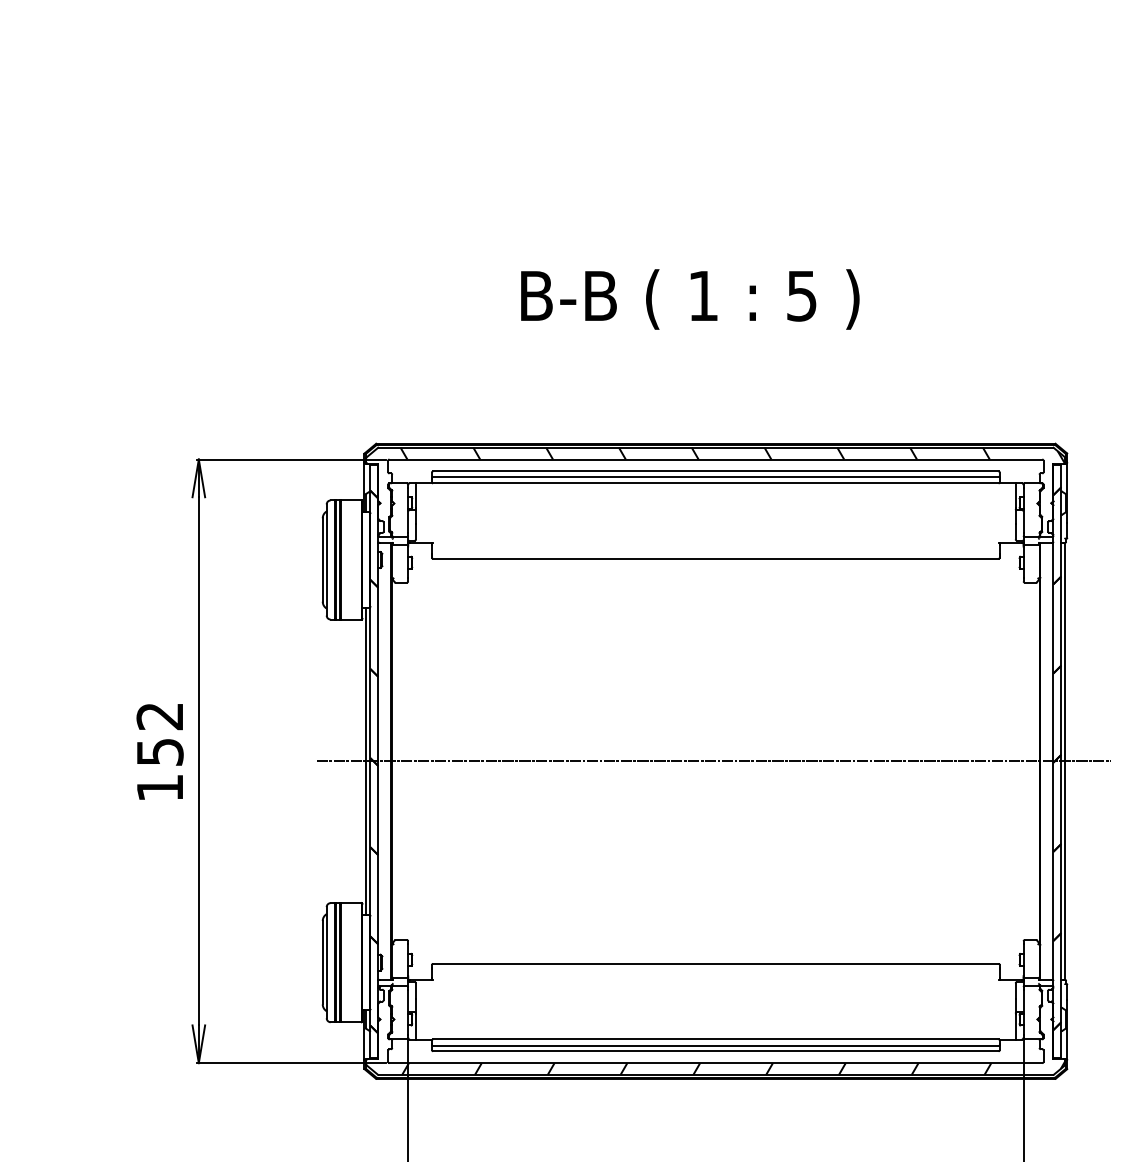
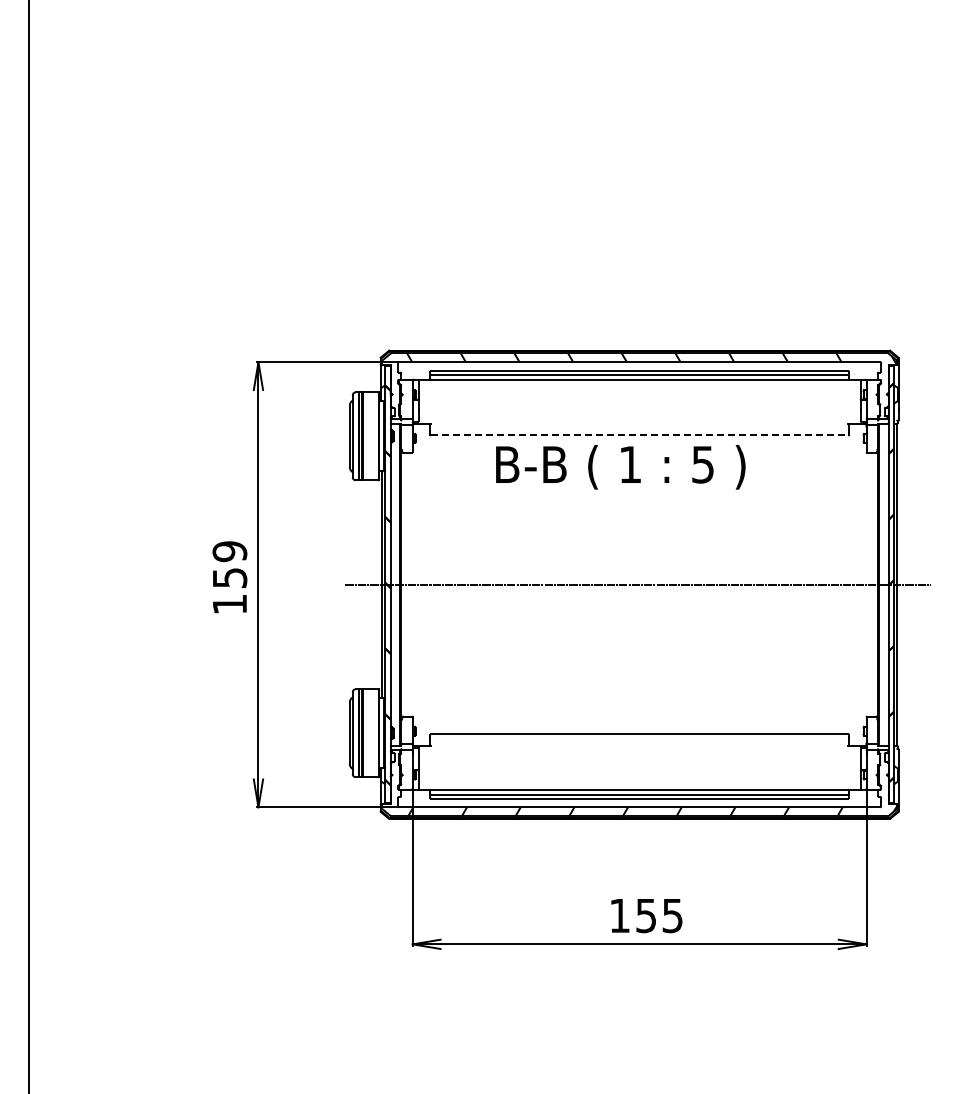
text: (689, 299) -> (620, 467), moved
line: (717, 558) -> (640, 435), solid -> dashed
text: (159, 716) -> (229, 551), 152 -> 159

